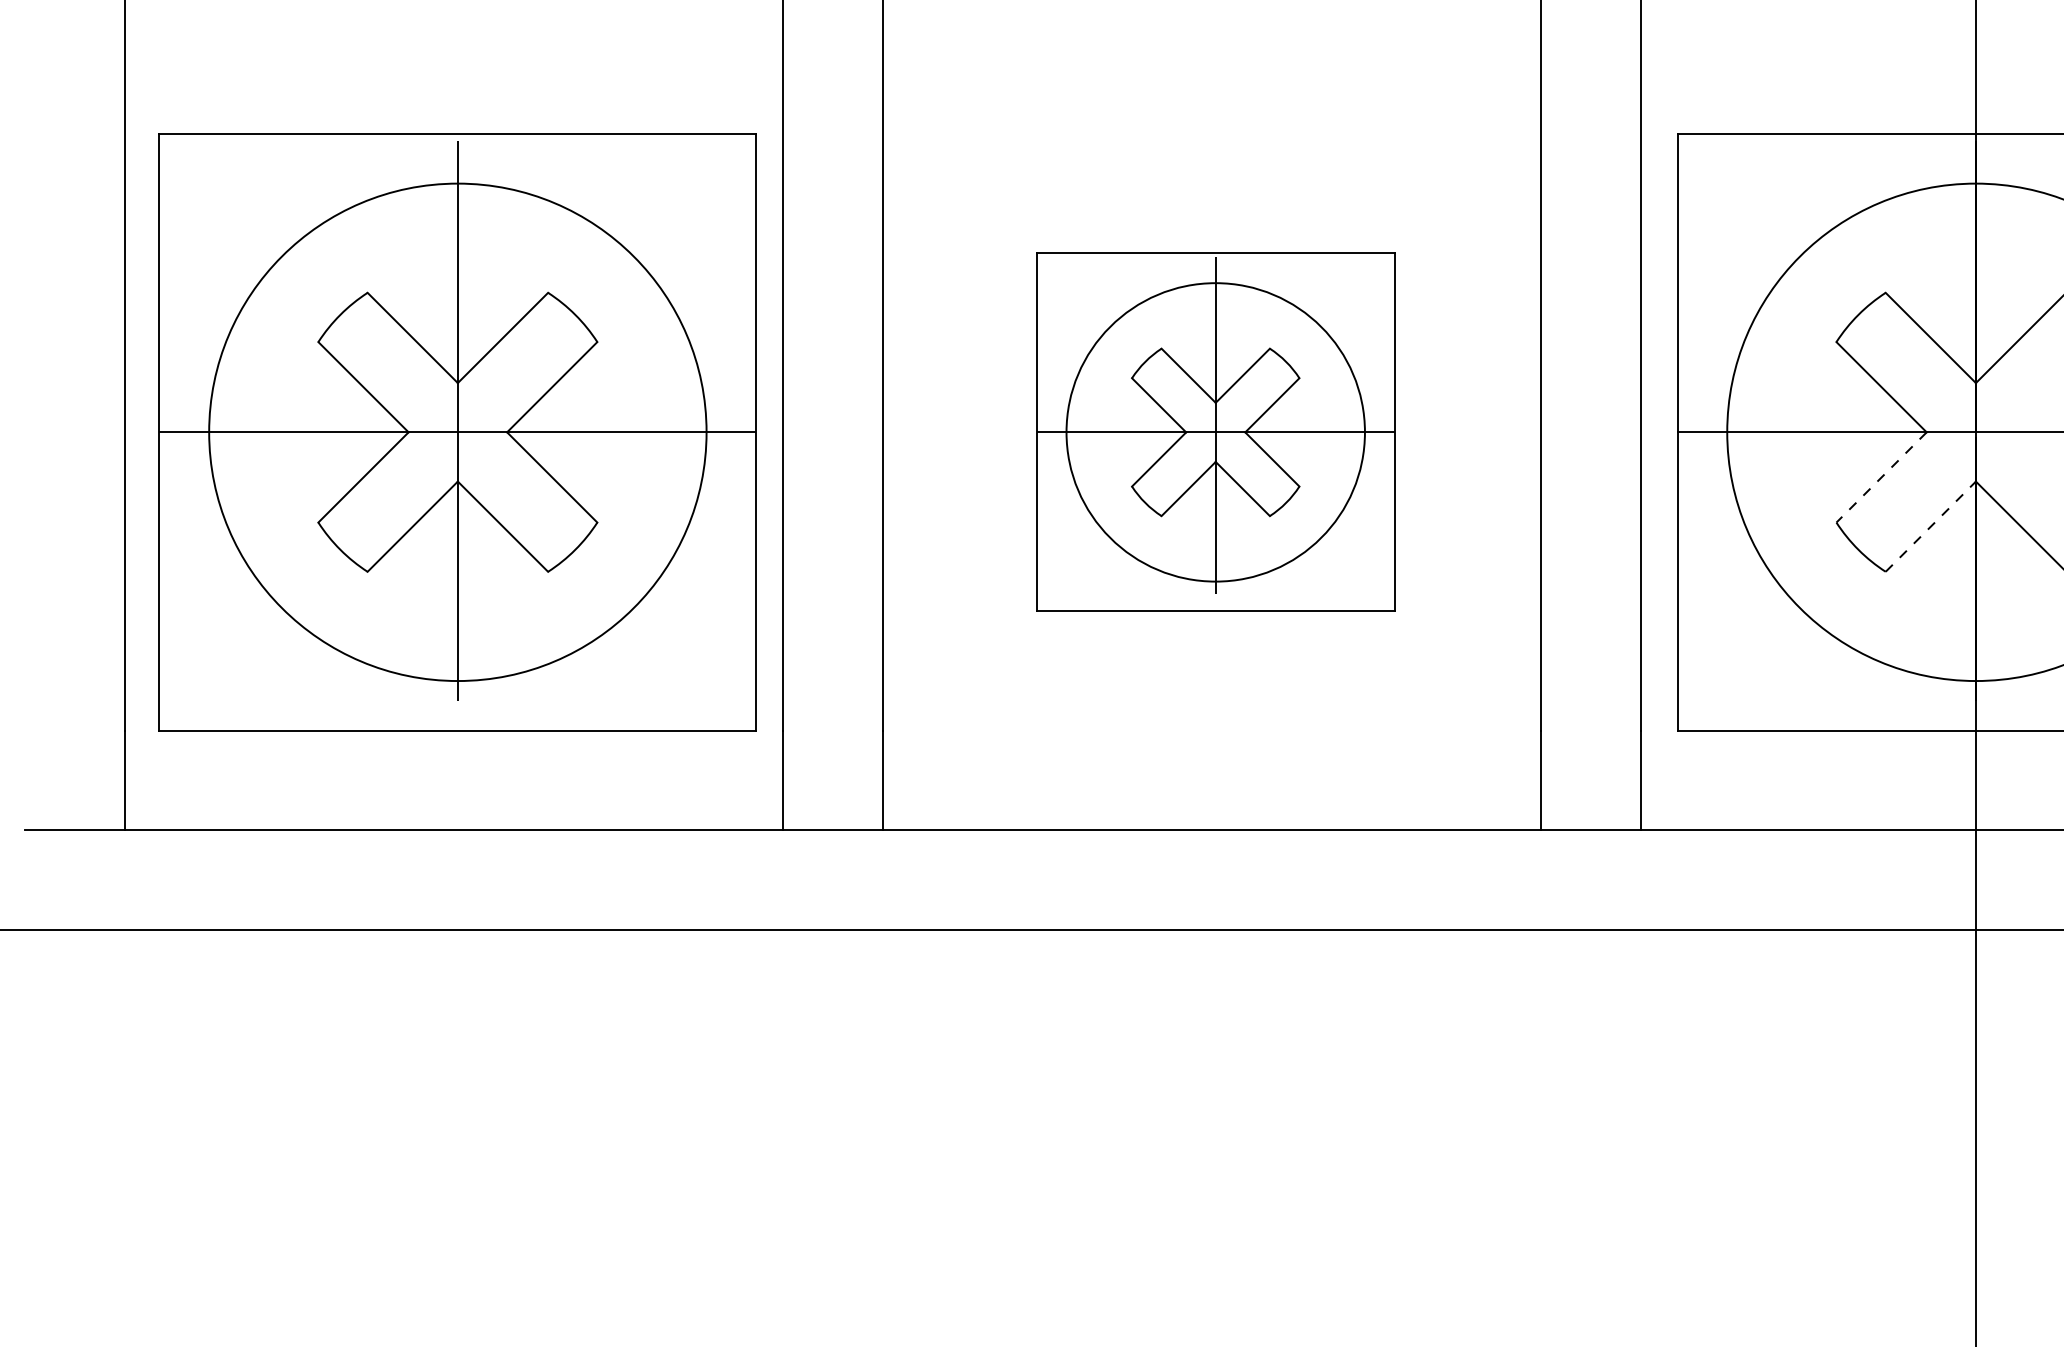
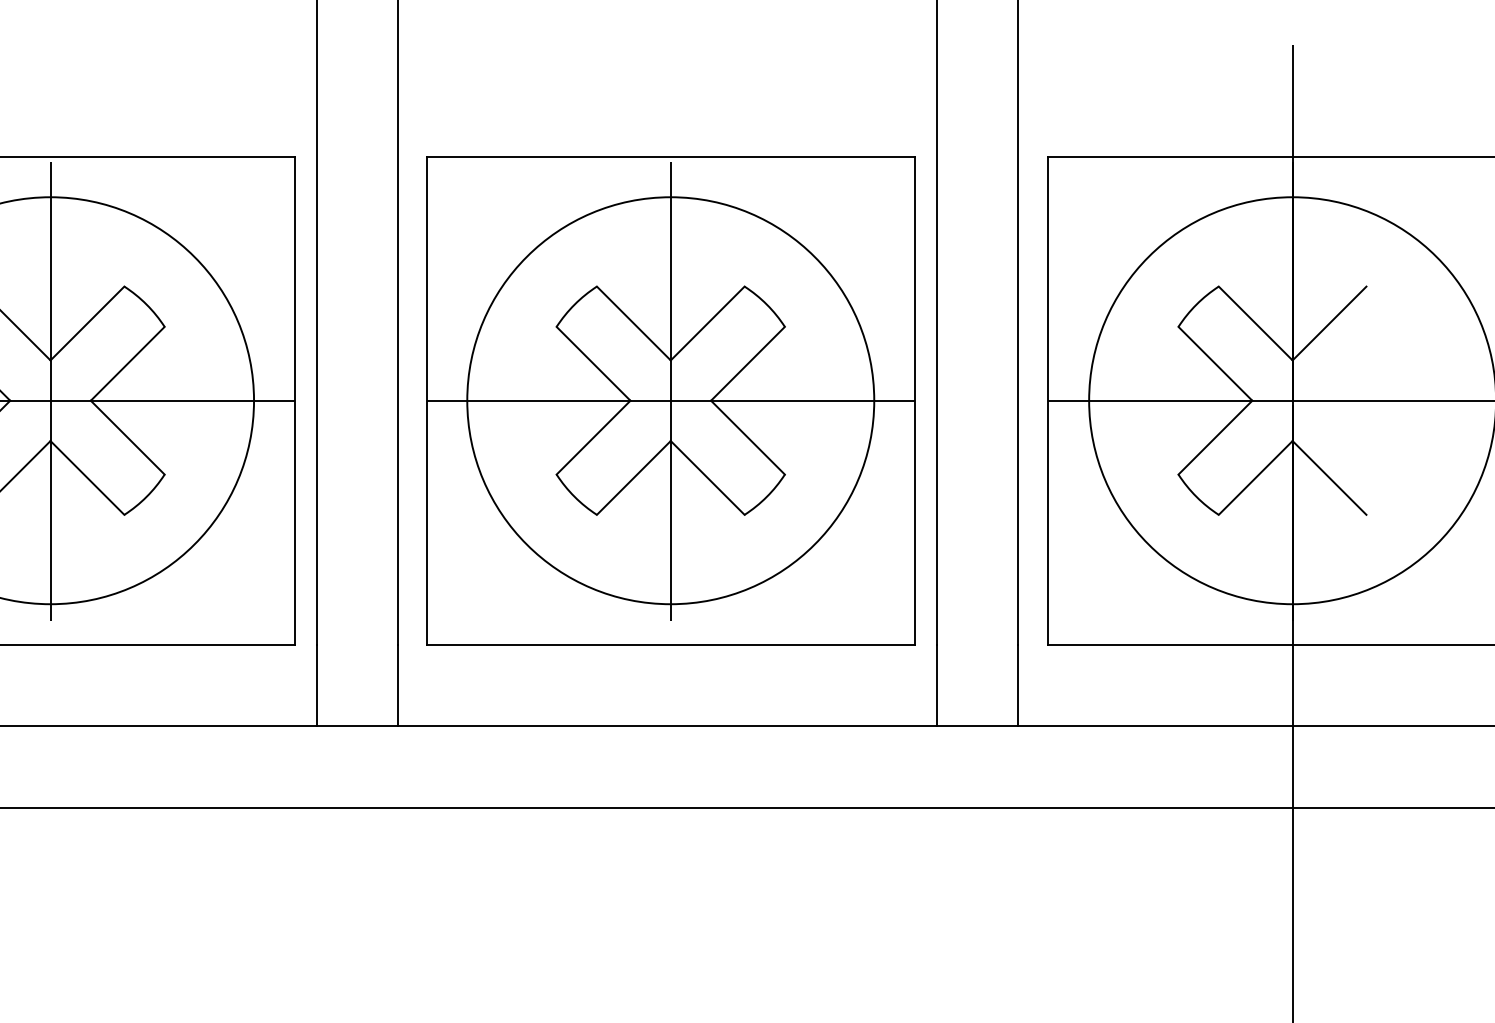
part: (1215, 432) -> (670, 400), size x1.67
line: (1881, 477) -> (1215, 437), dashed -> solid
line: (1930, 526) -> (1255, 477), dashed -> solid

